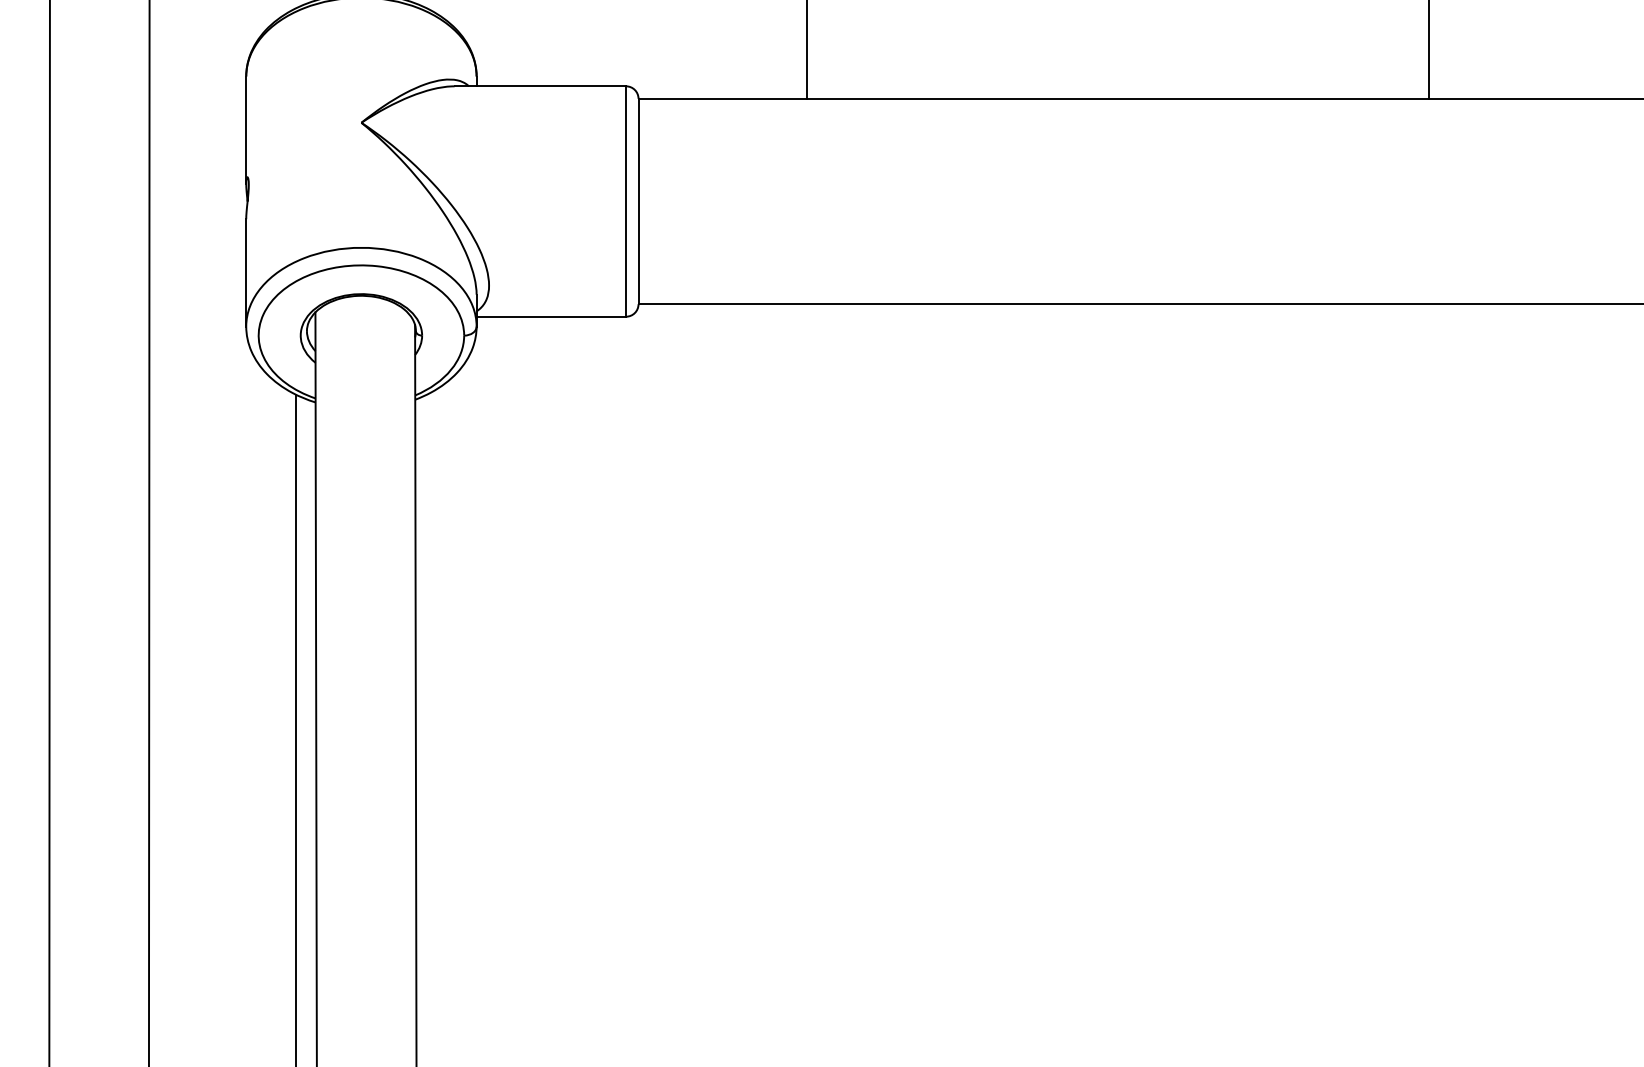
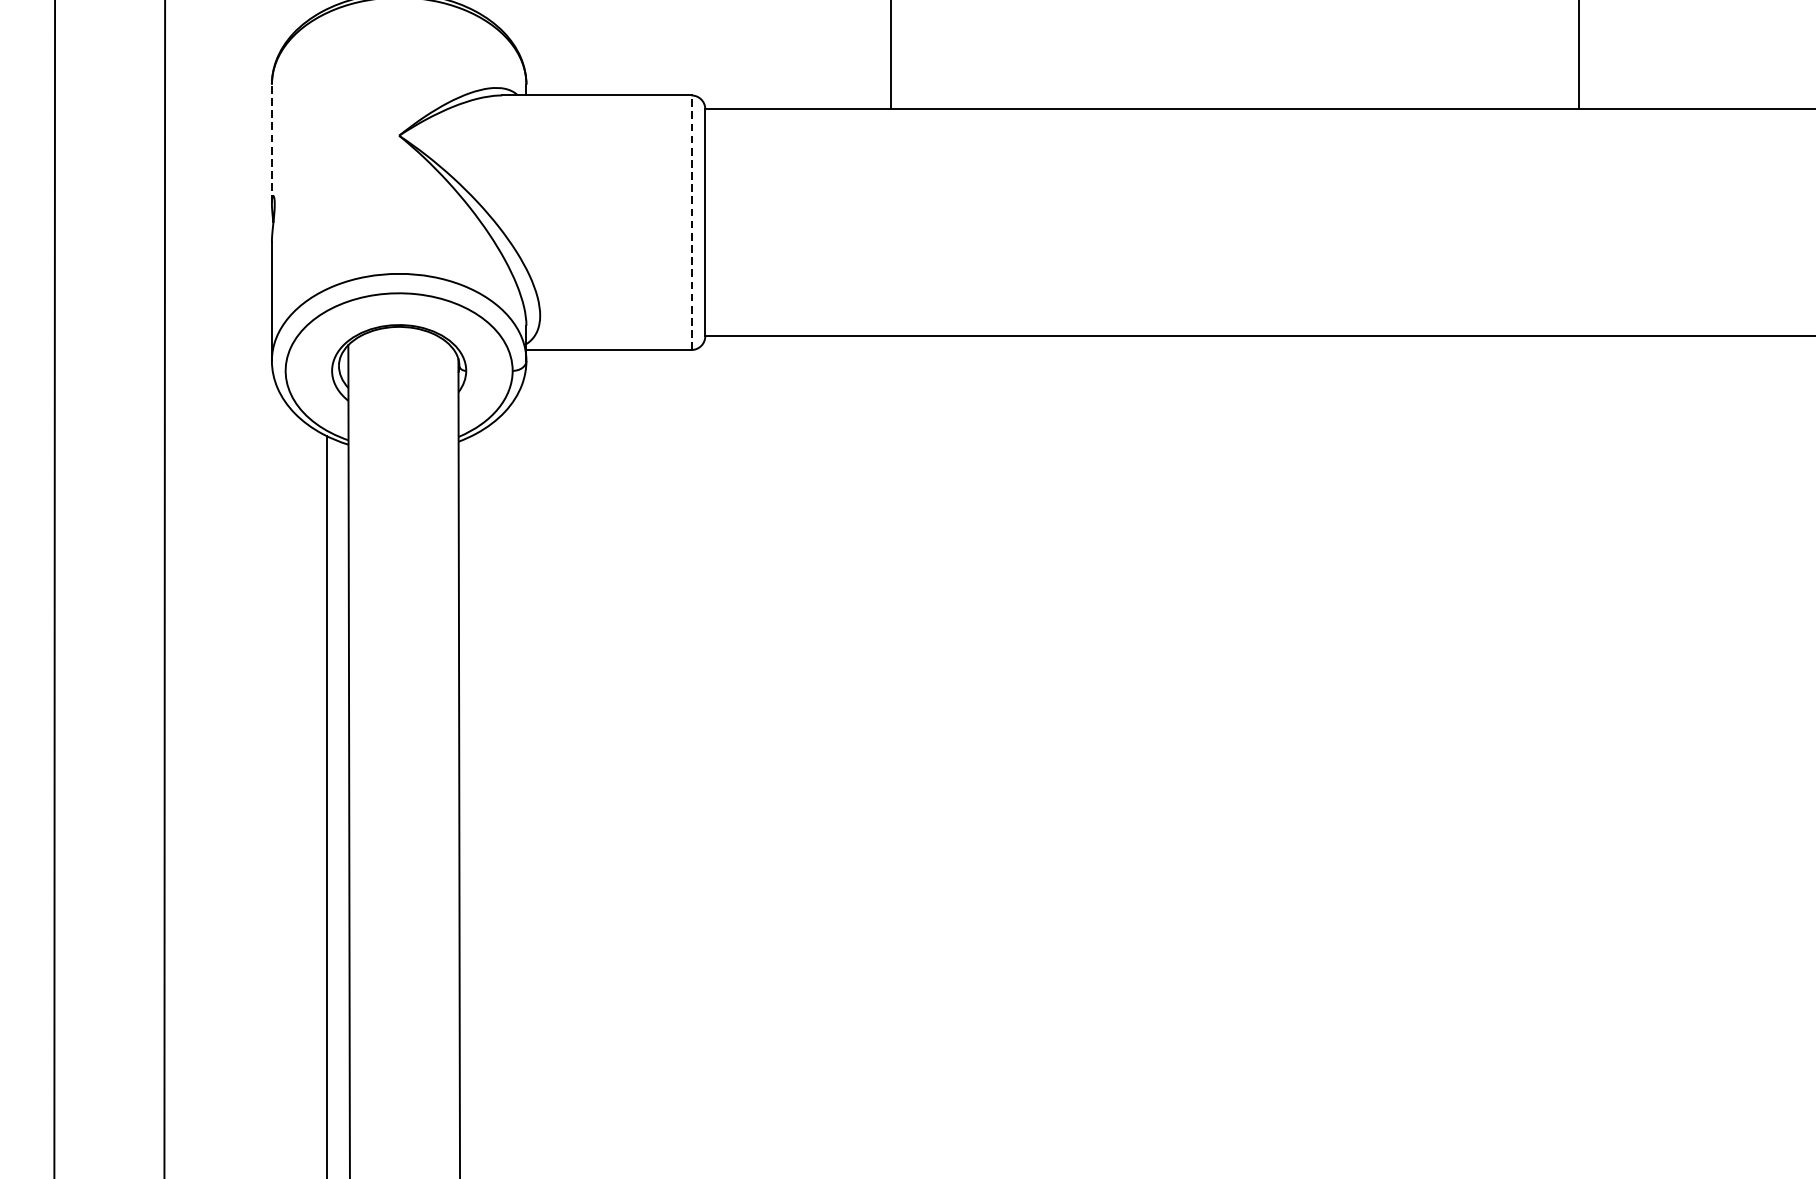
line: (246, 130) -> (272, 144), solid -> dashed
line: (626, 201) -> (692, 222), solid -> dashed

